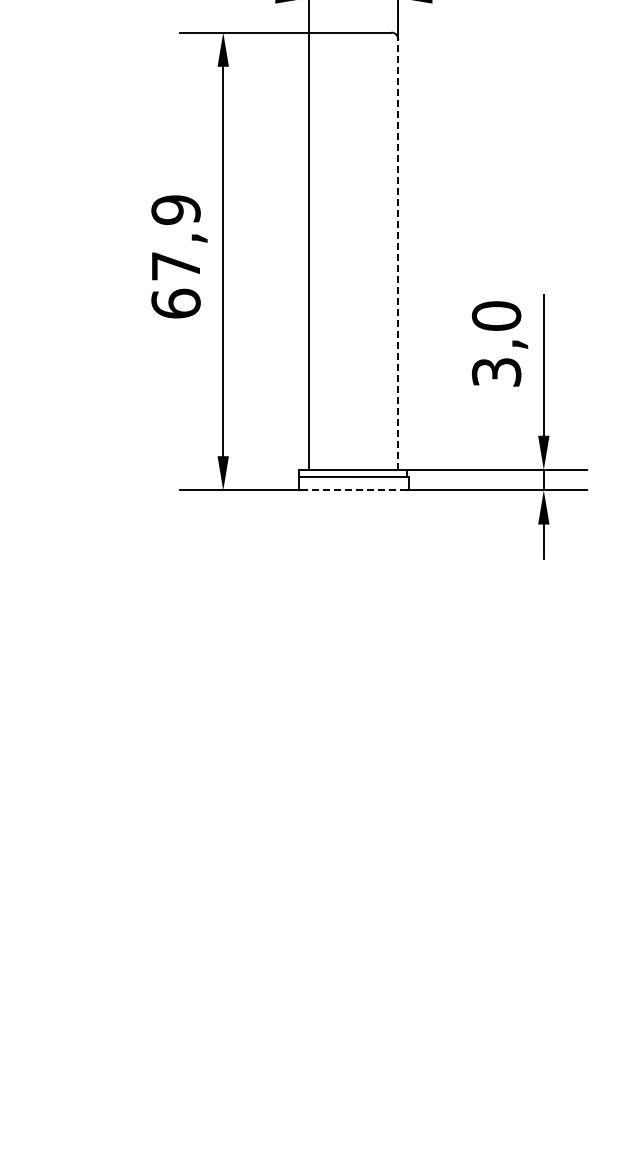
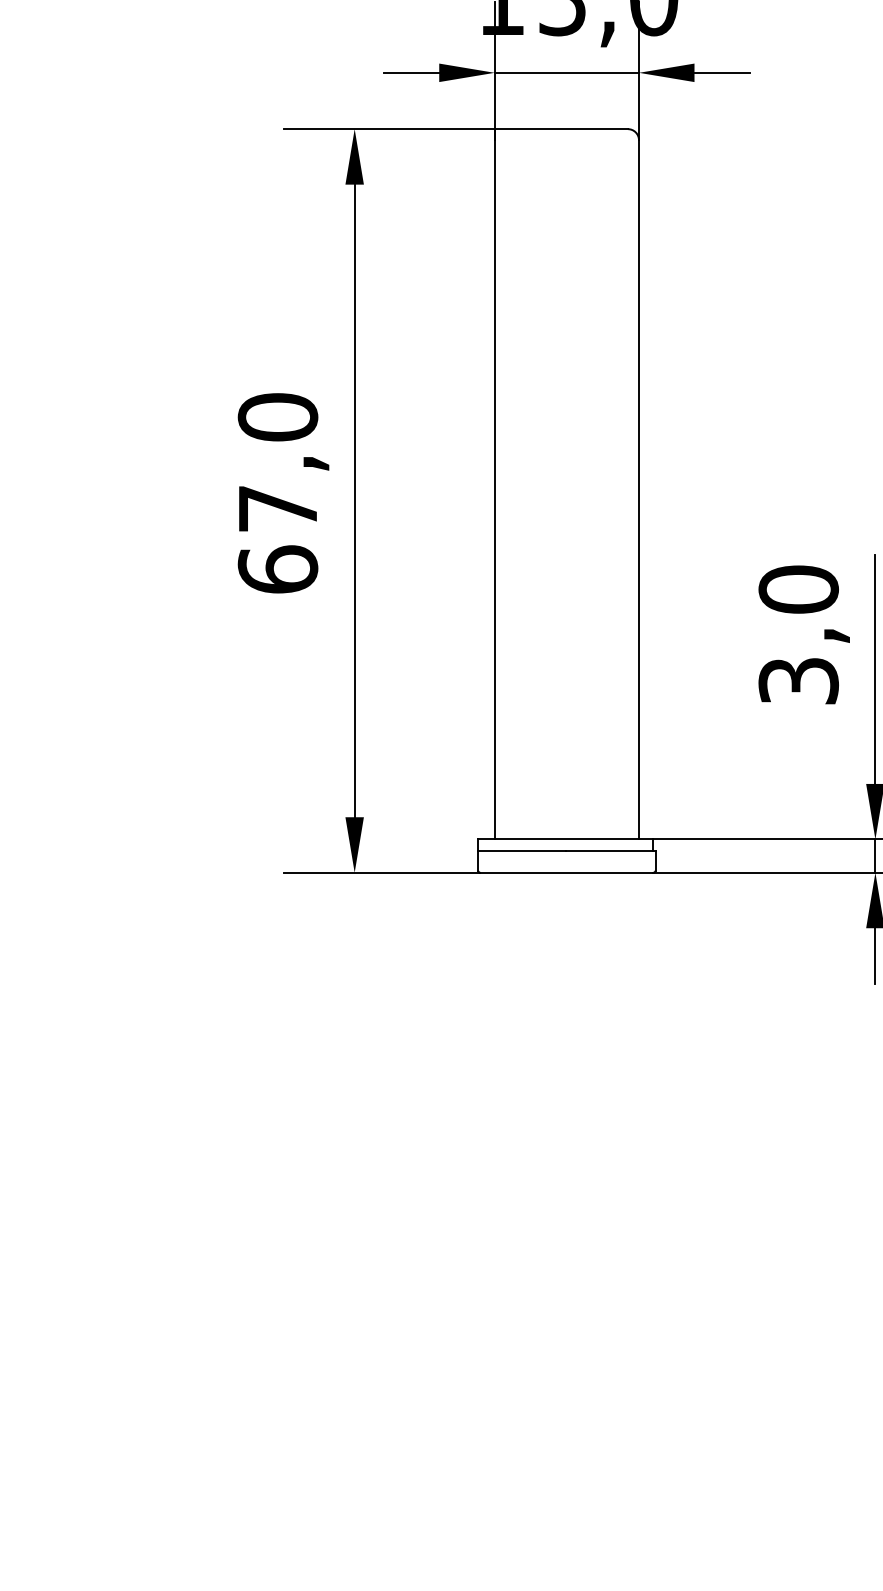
text: (175, 209) -> (277, 416), 67,9 -> 67,0
line: (398, 254) -> (639, 489), dashed -> solid
line: (353, 490) -> (566, 872), dashed -> solid

